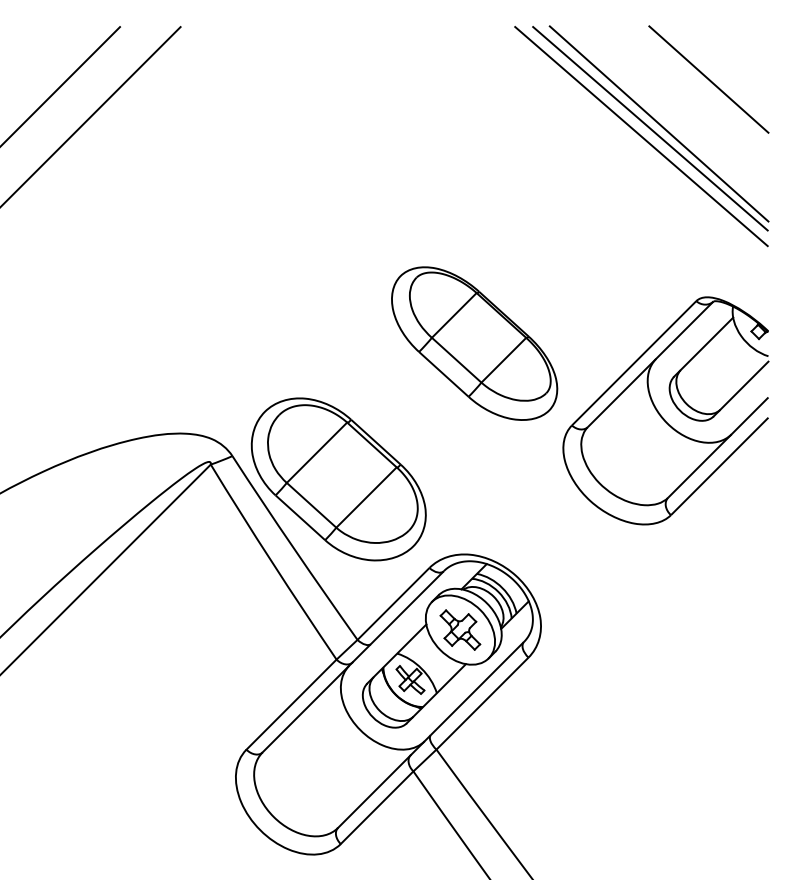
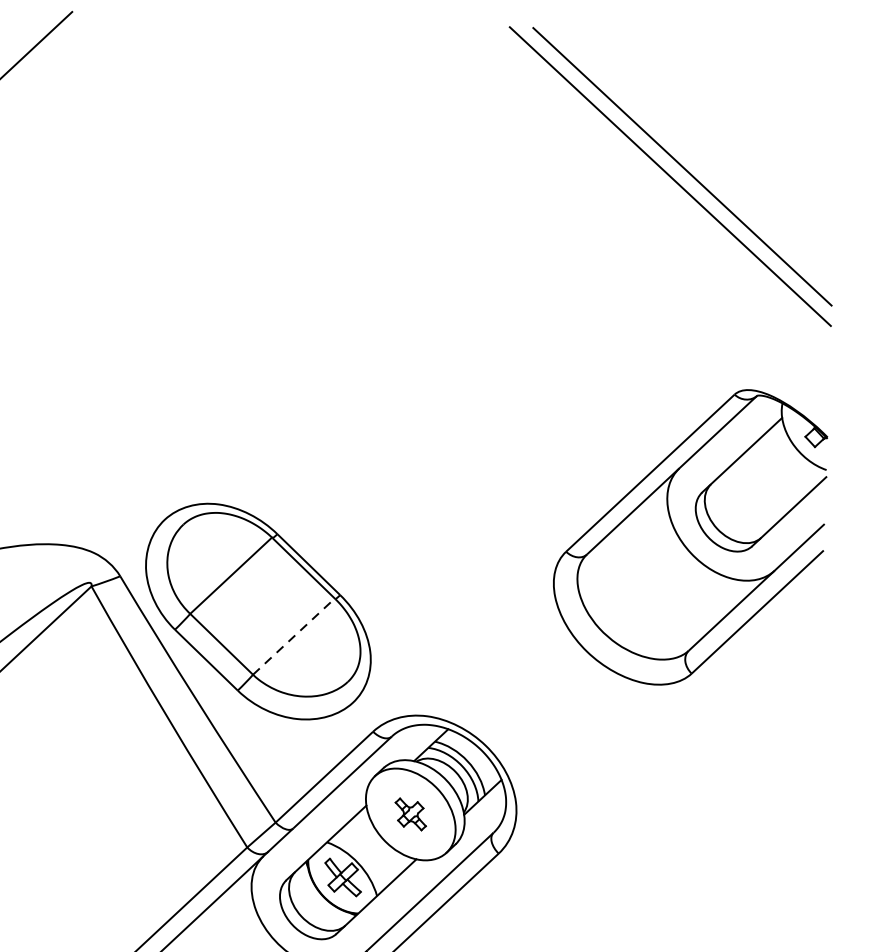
line: (708, 79) -> (760, 104), removed
line: (658, 123) -> (693, 160), removed
part: (474, 343) -> (442, 439), removed
line: (366, 497) -> (293, 636), solid -> dashed
part: (460, 629) -> (410, 813), size x0.6

